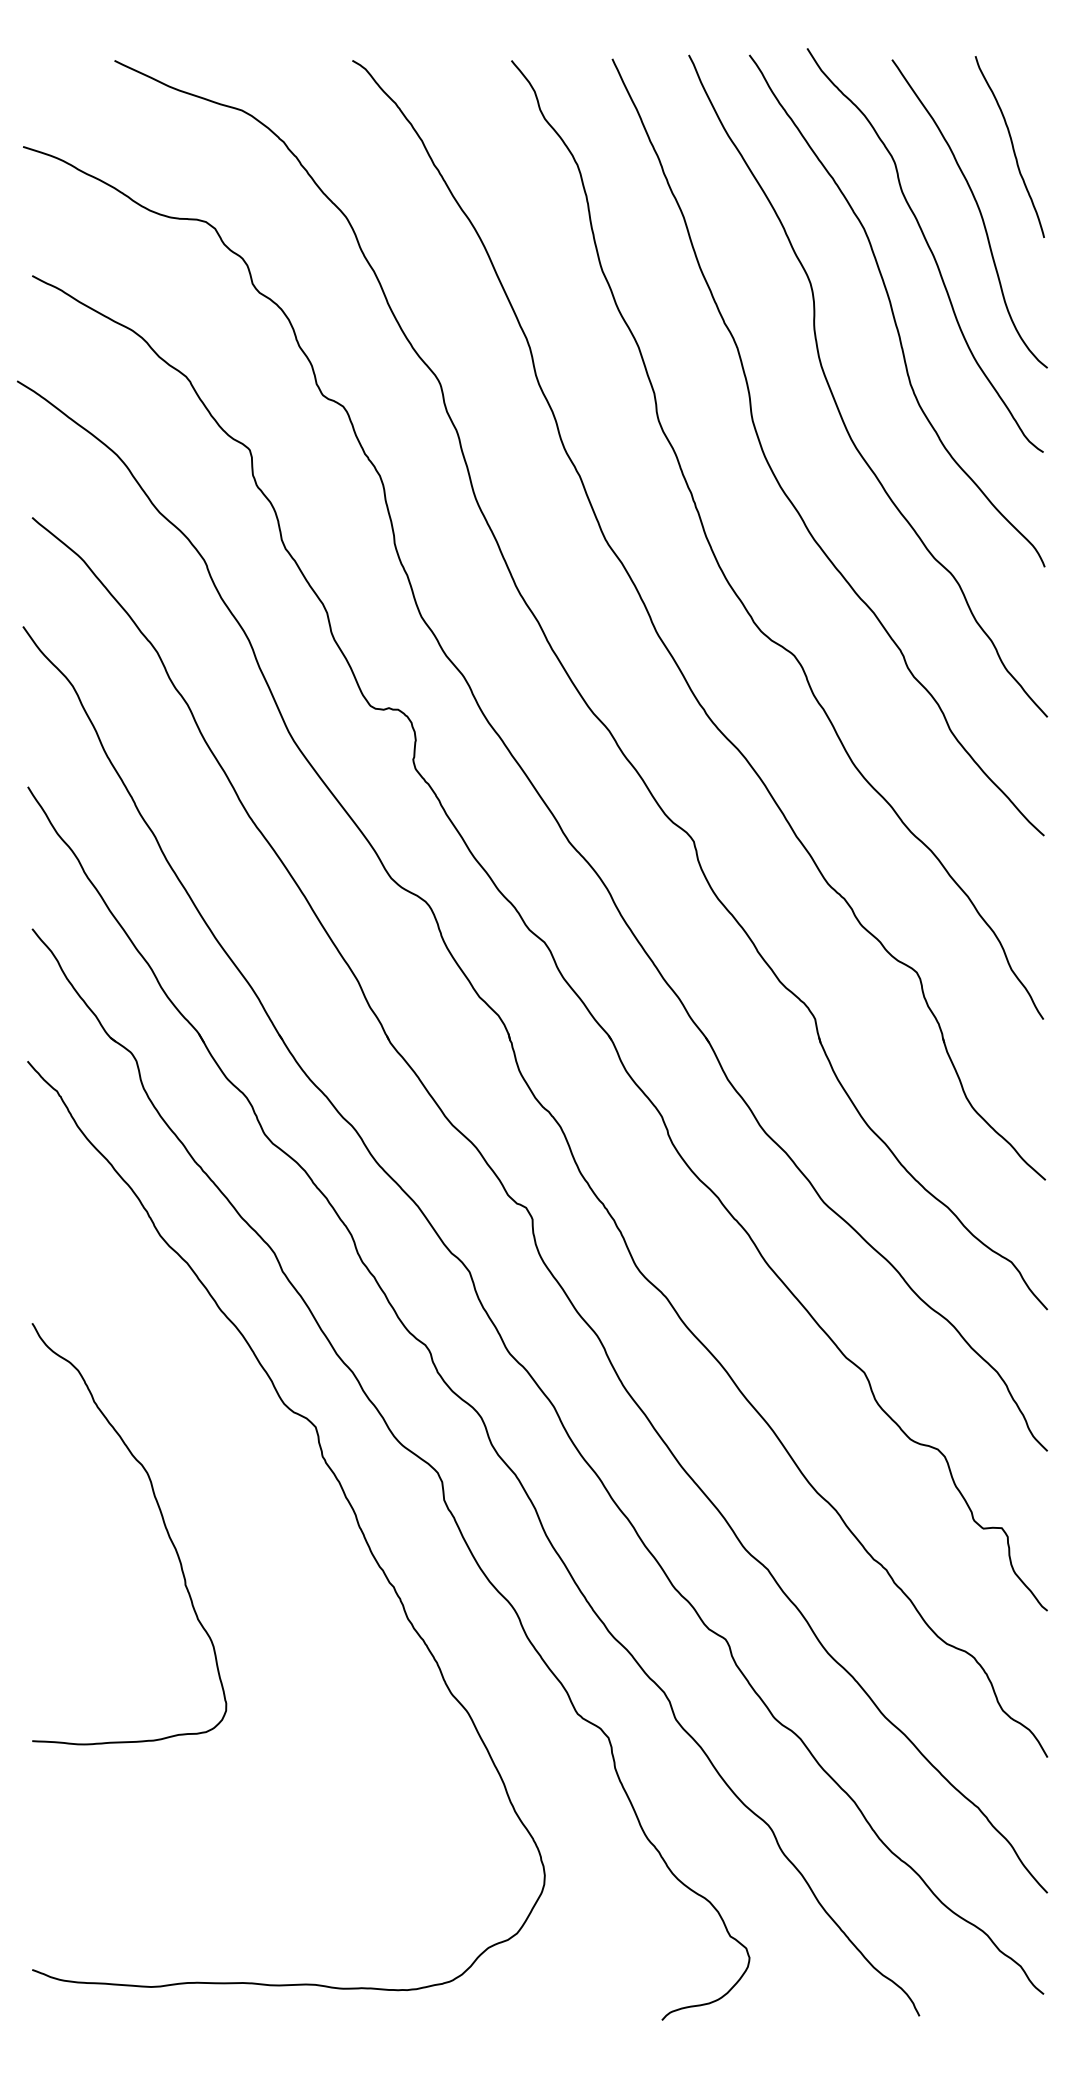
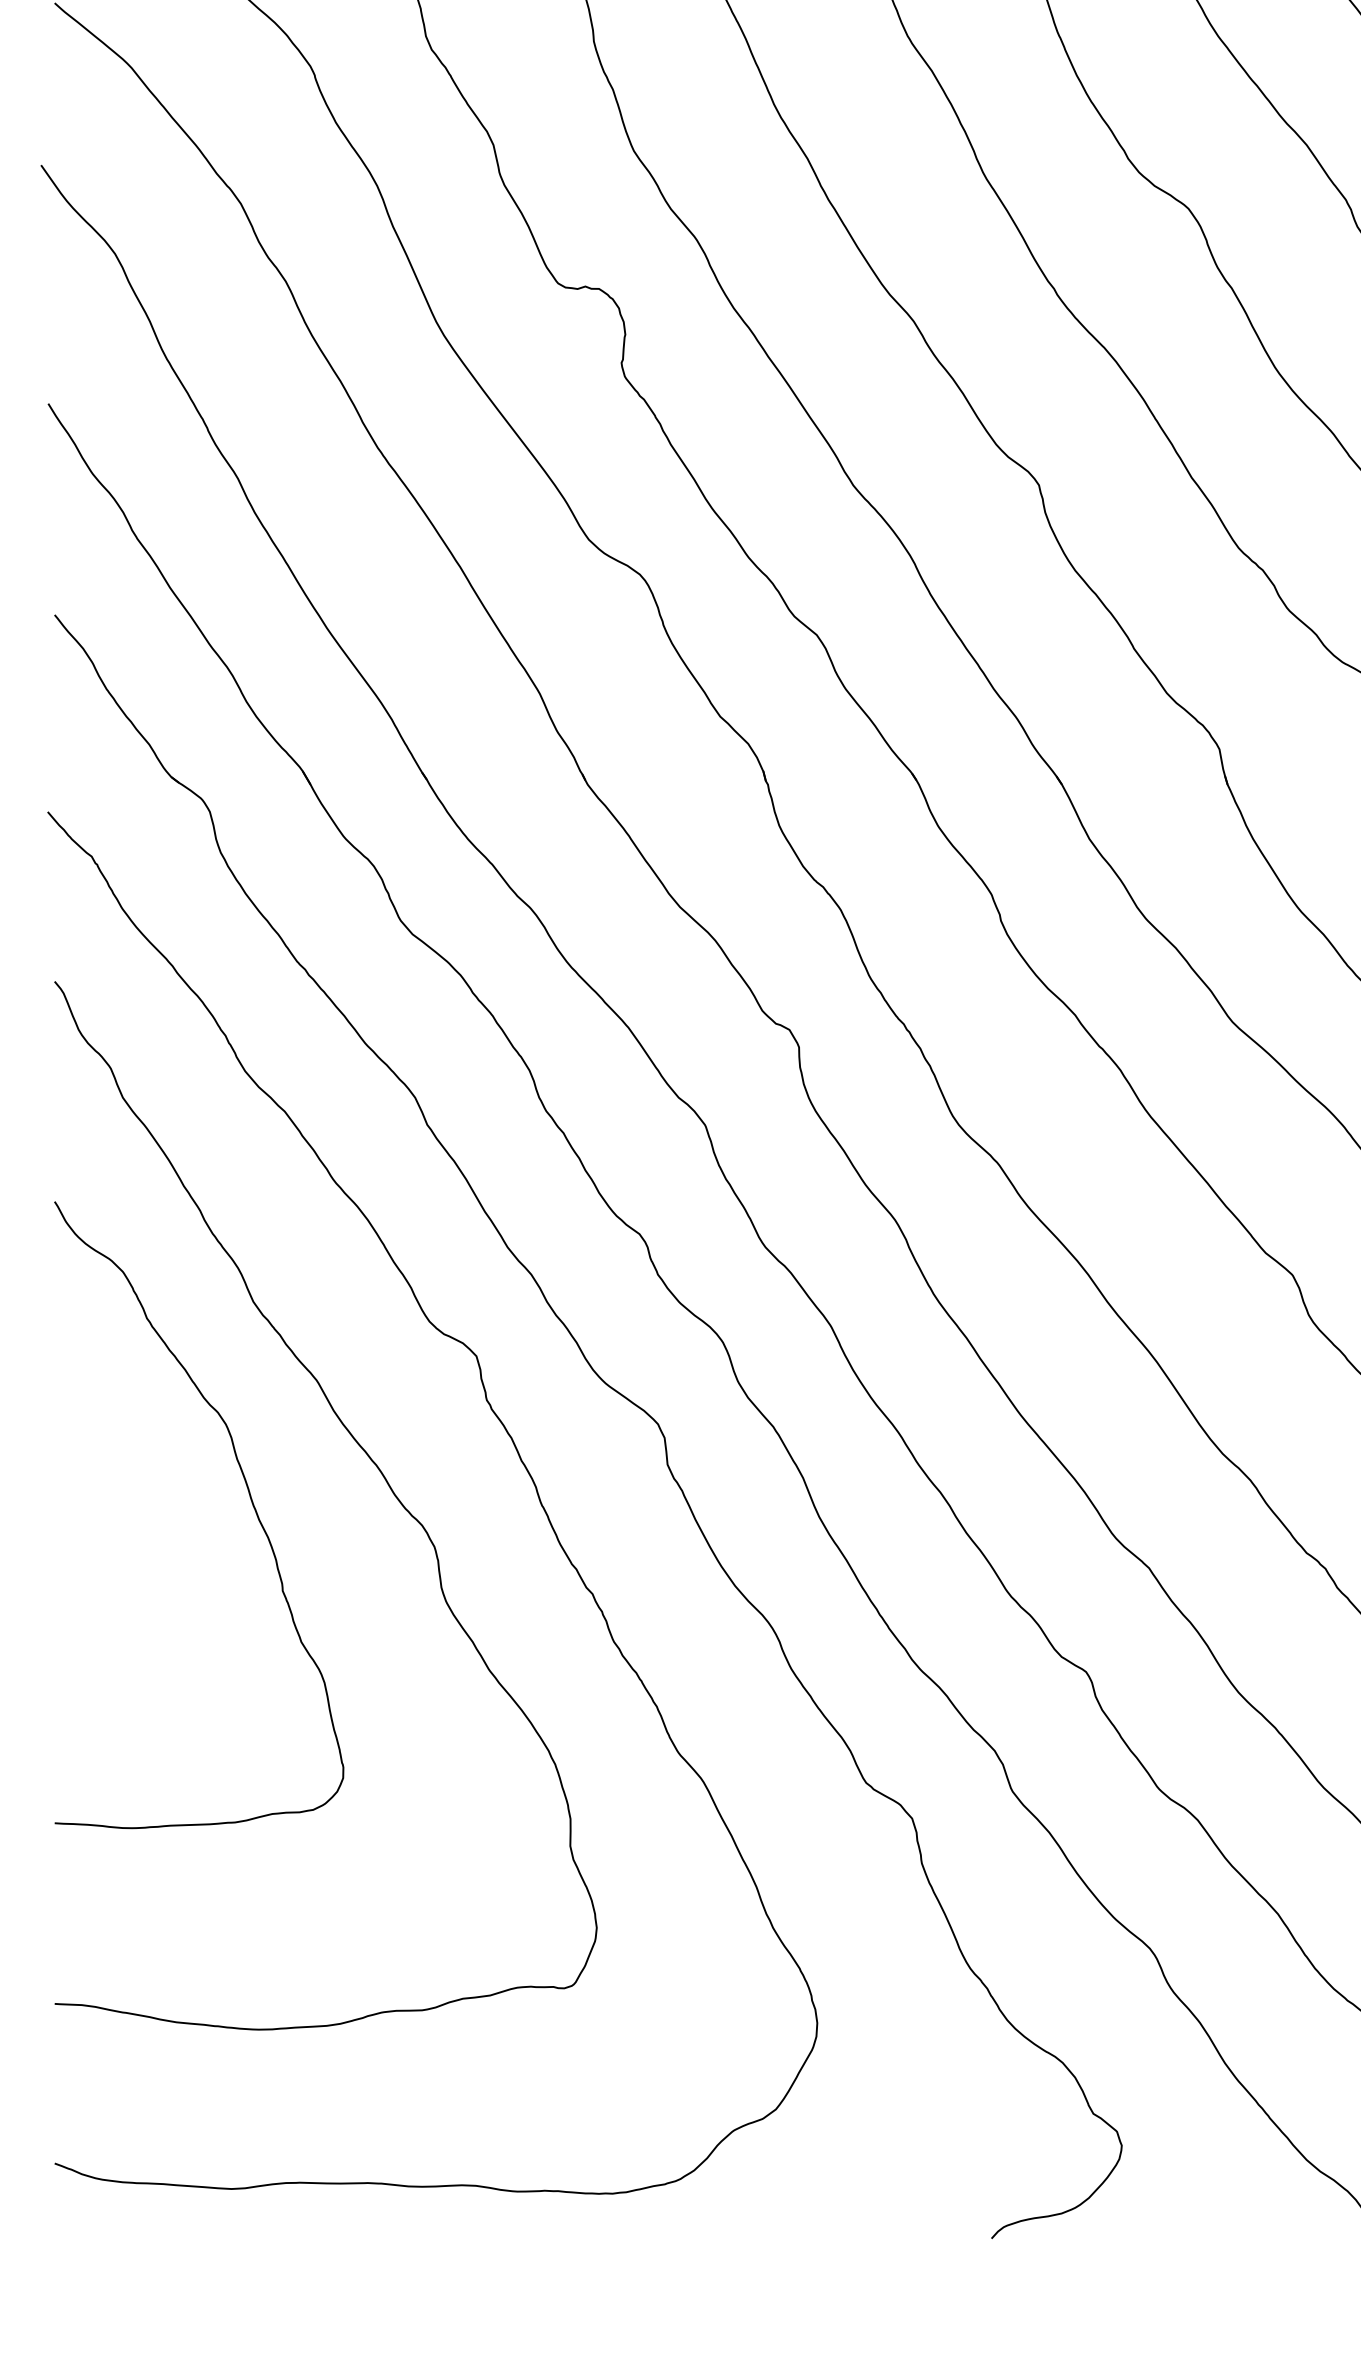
curve: (250, 1505) -> (379, 1472), added

